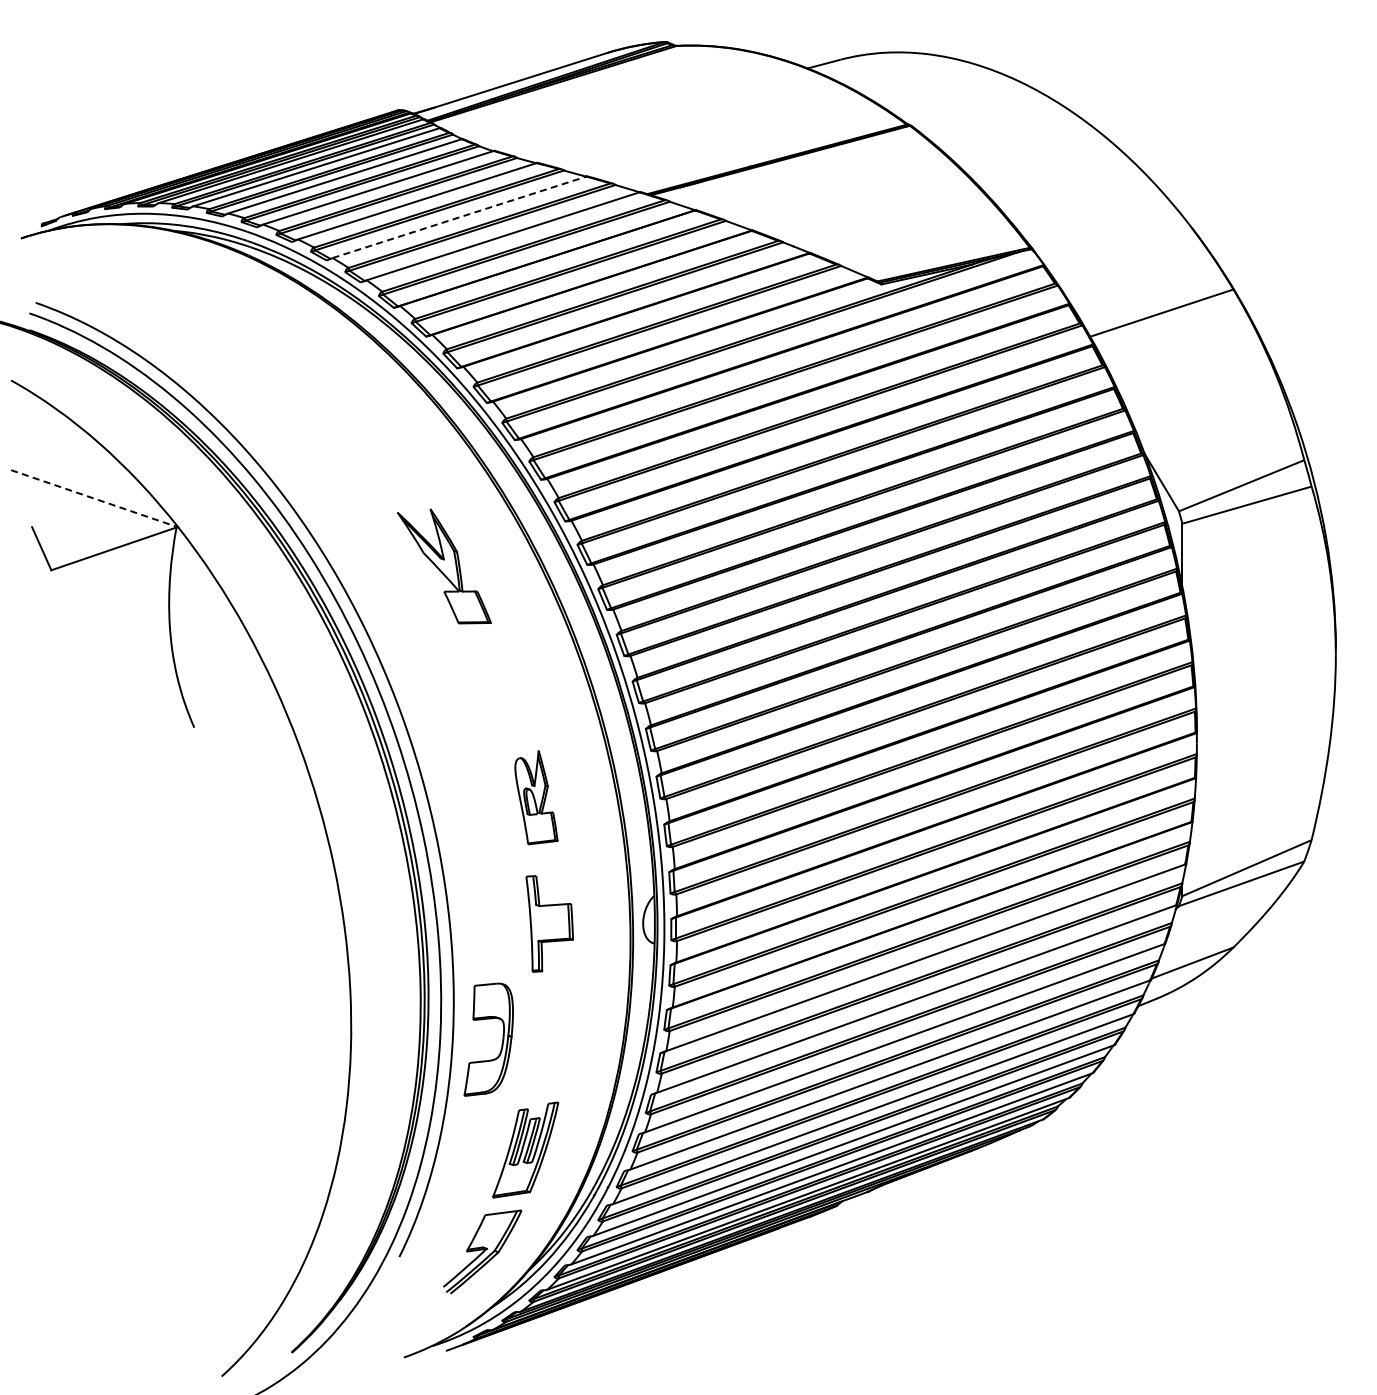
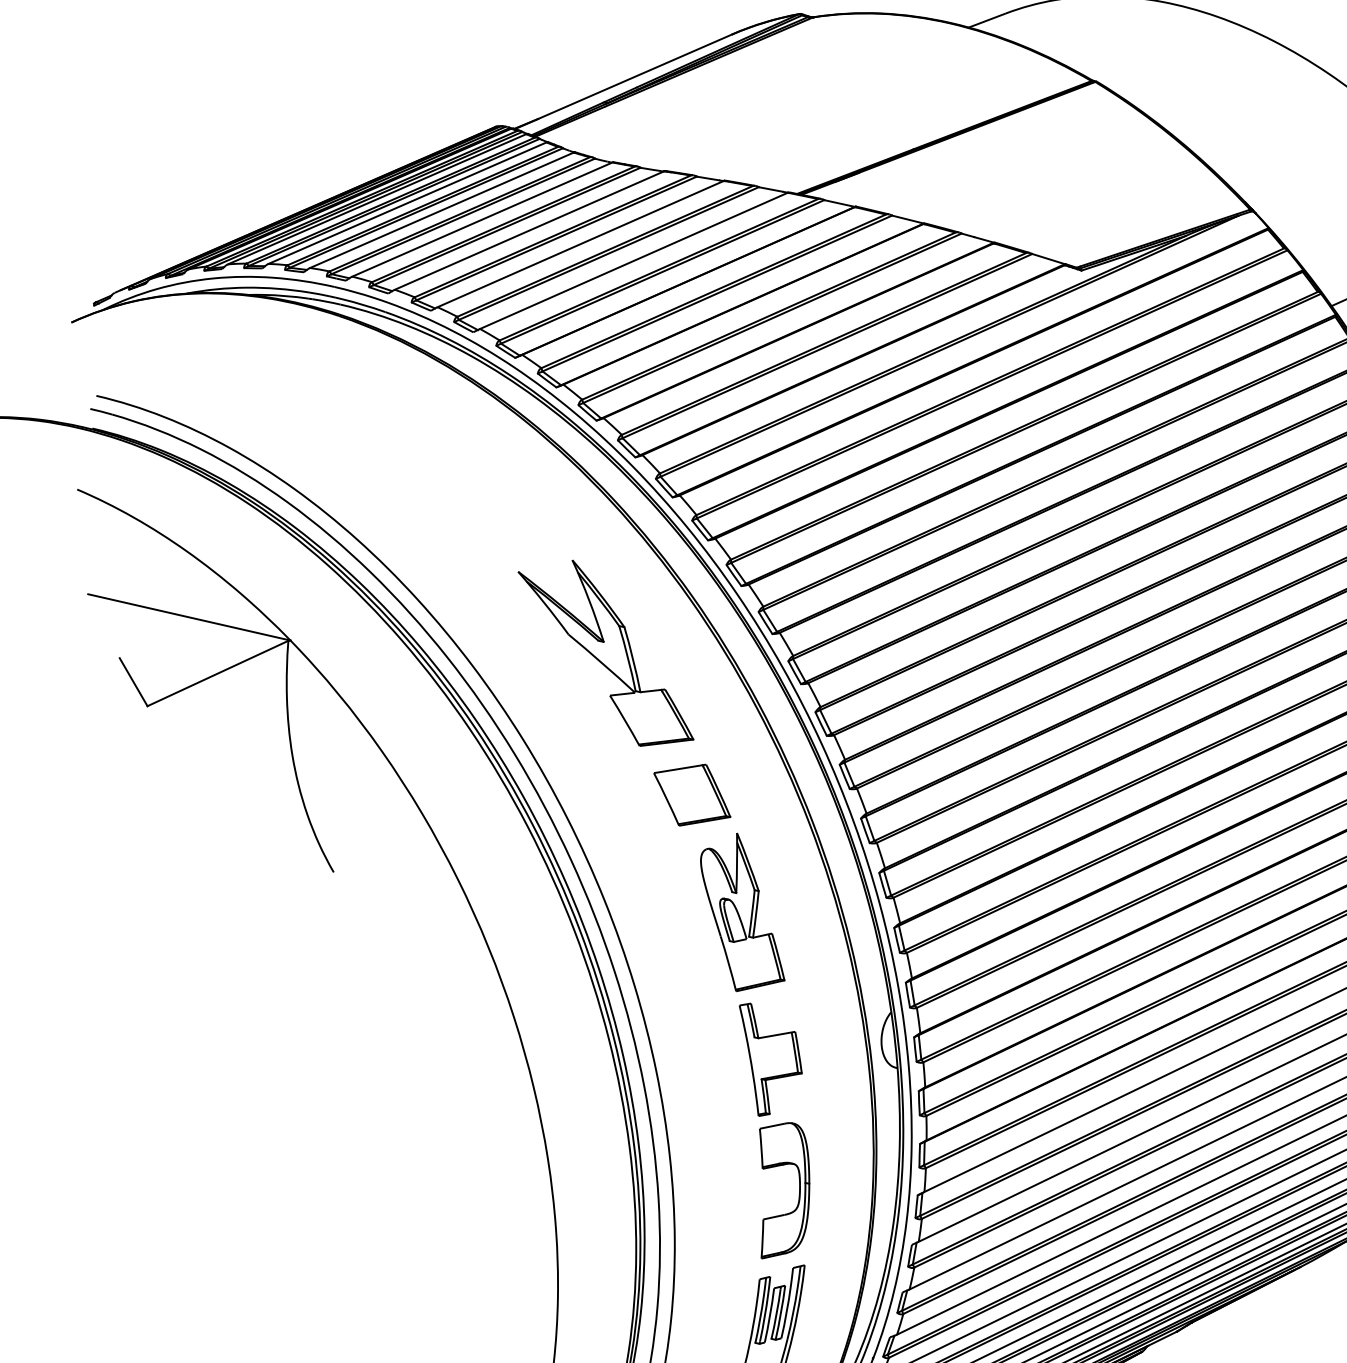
line: (460, 217) -> (581, 244), dashed -> solid
line: (95, 498) -> (190, 616), dashed -> solid
part: (444, 566) -> (605, 653), size x1.43
part: (504, 693) -> (691, 794), added
part: (536, 797) -> (741, 911), size x1.43
part: (501, 1043) -> (798, 1192), moved

